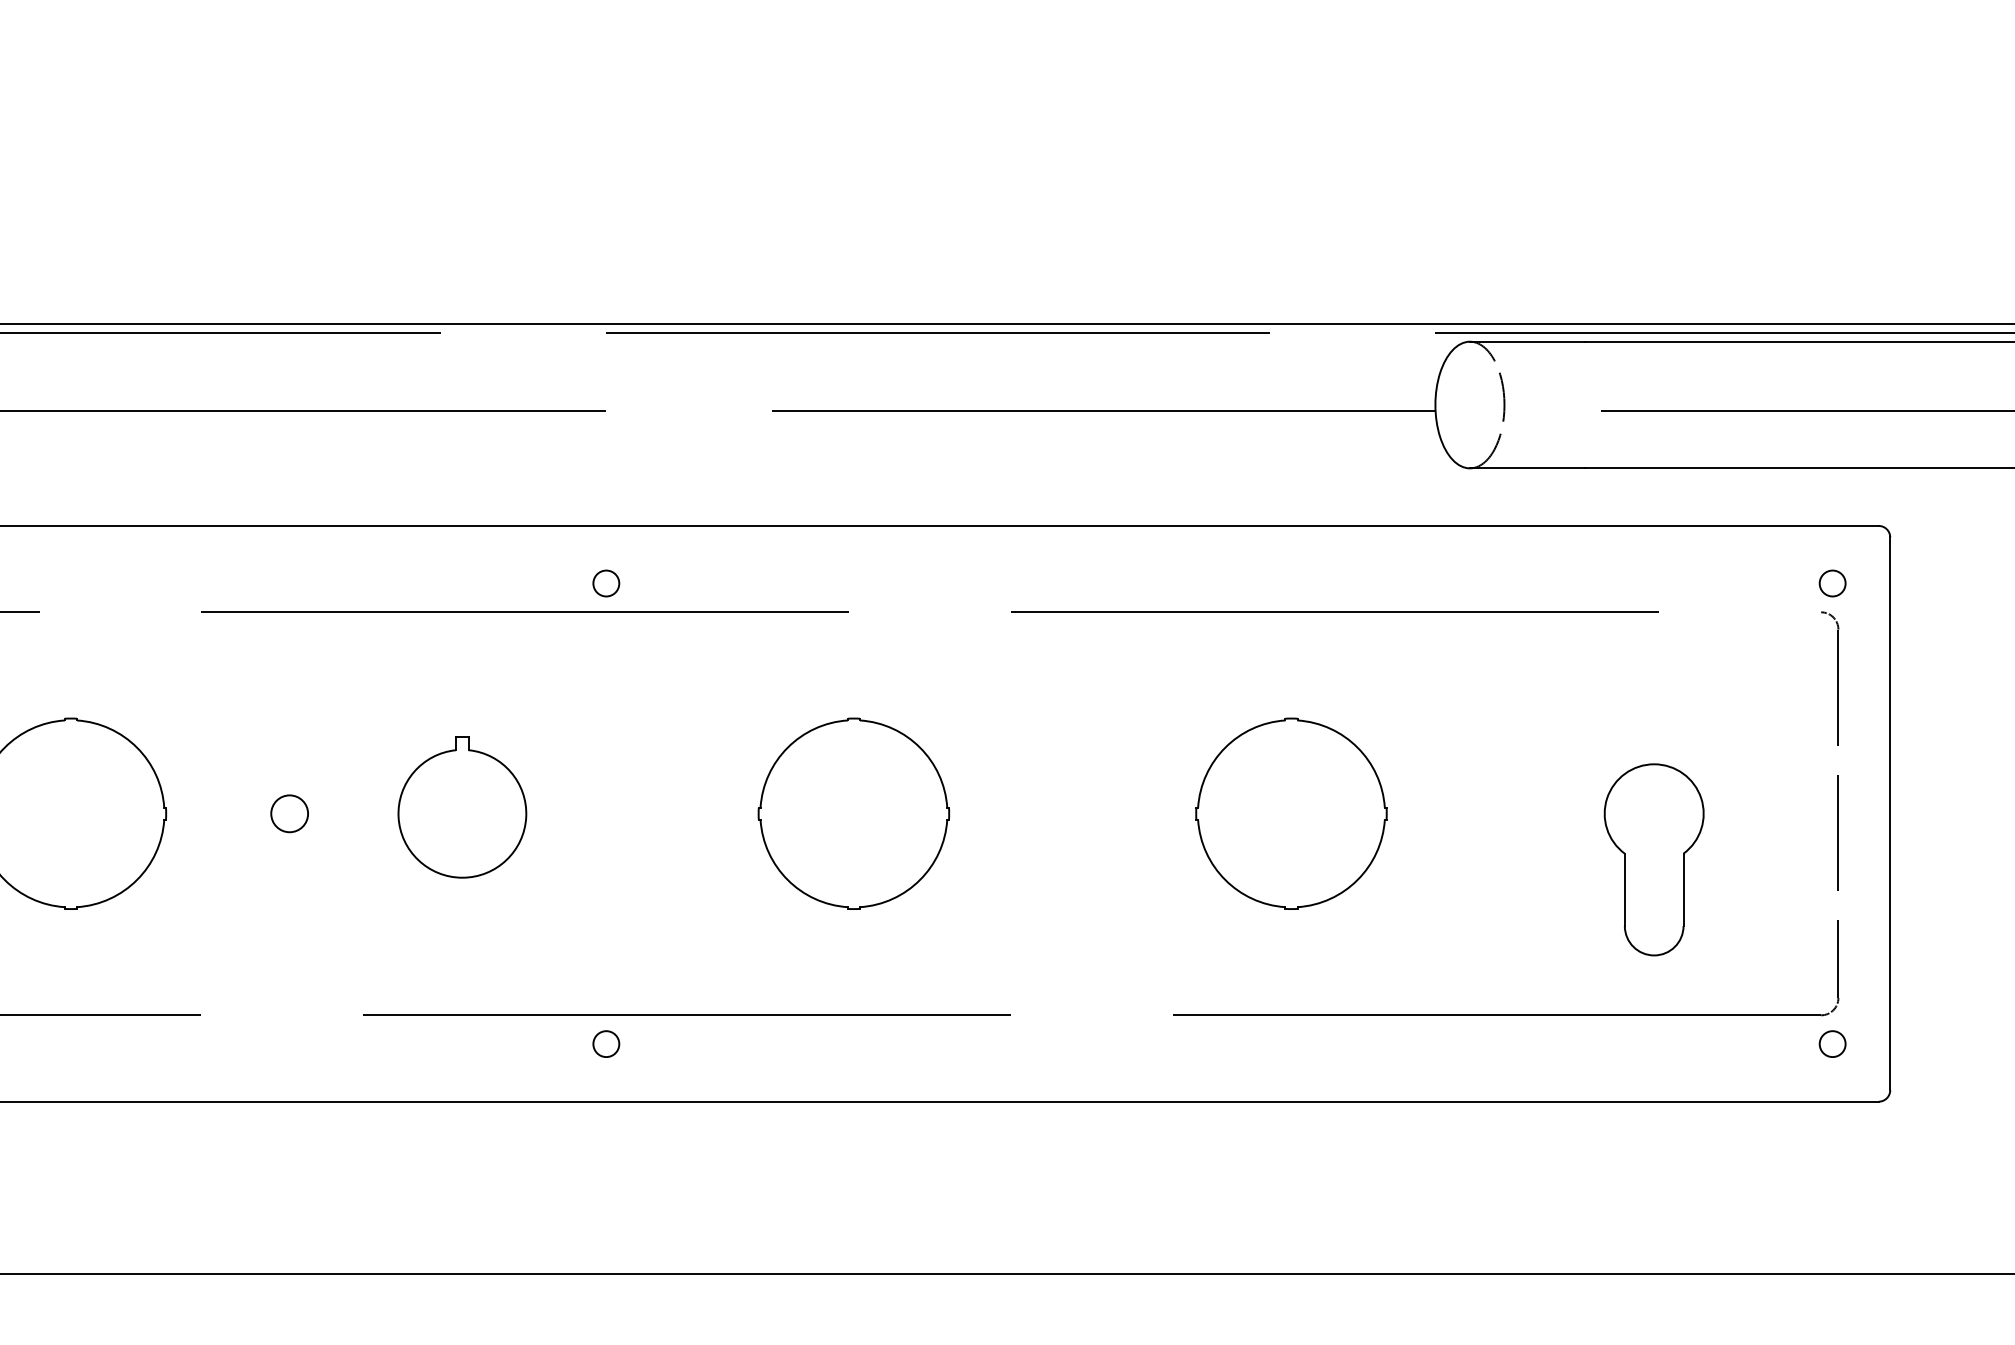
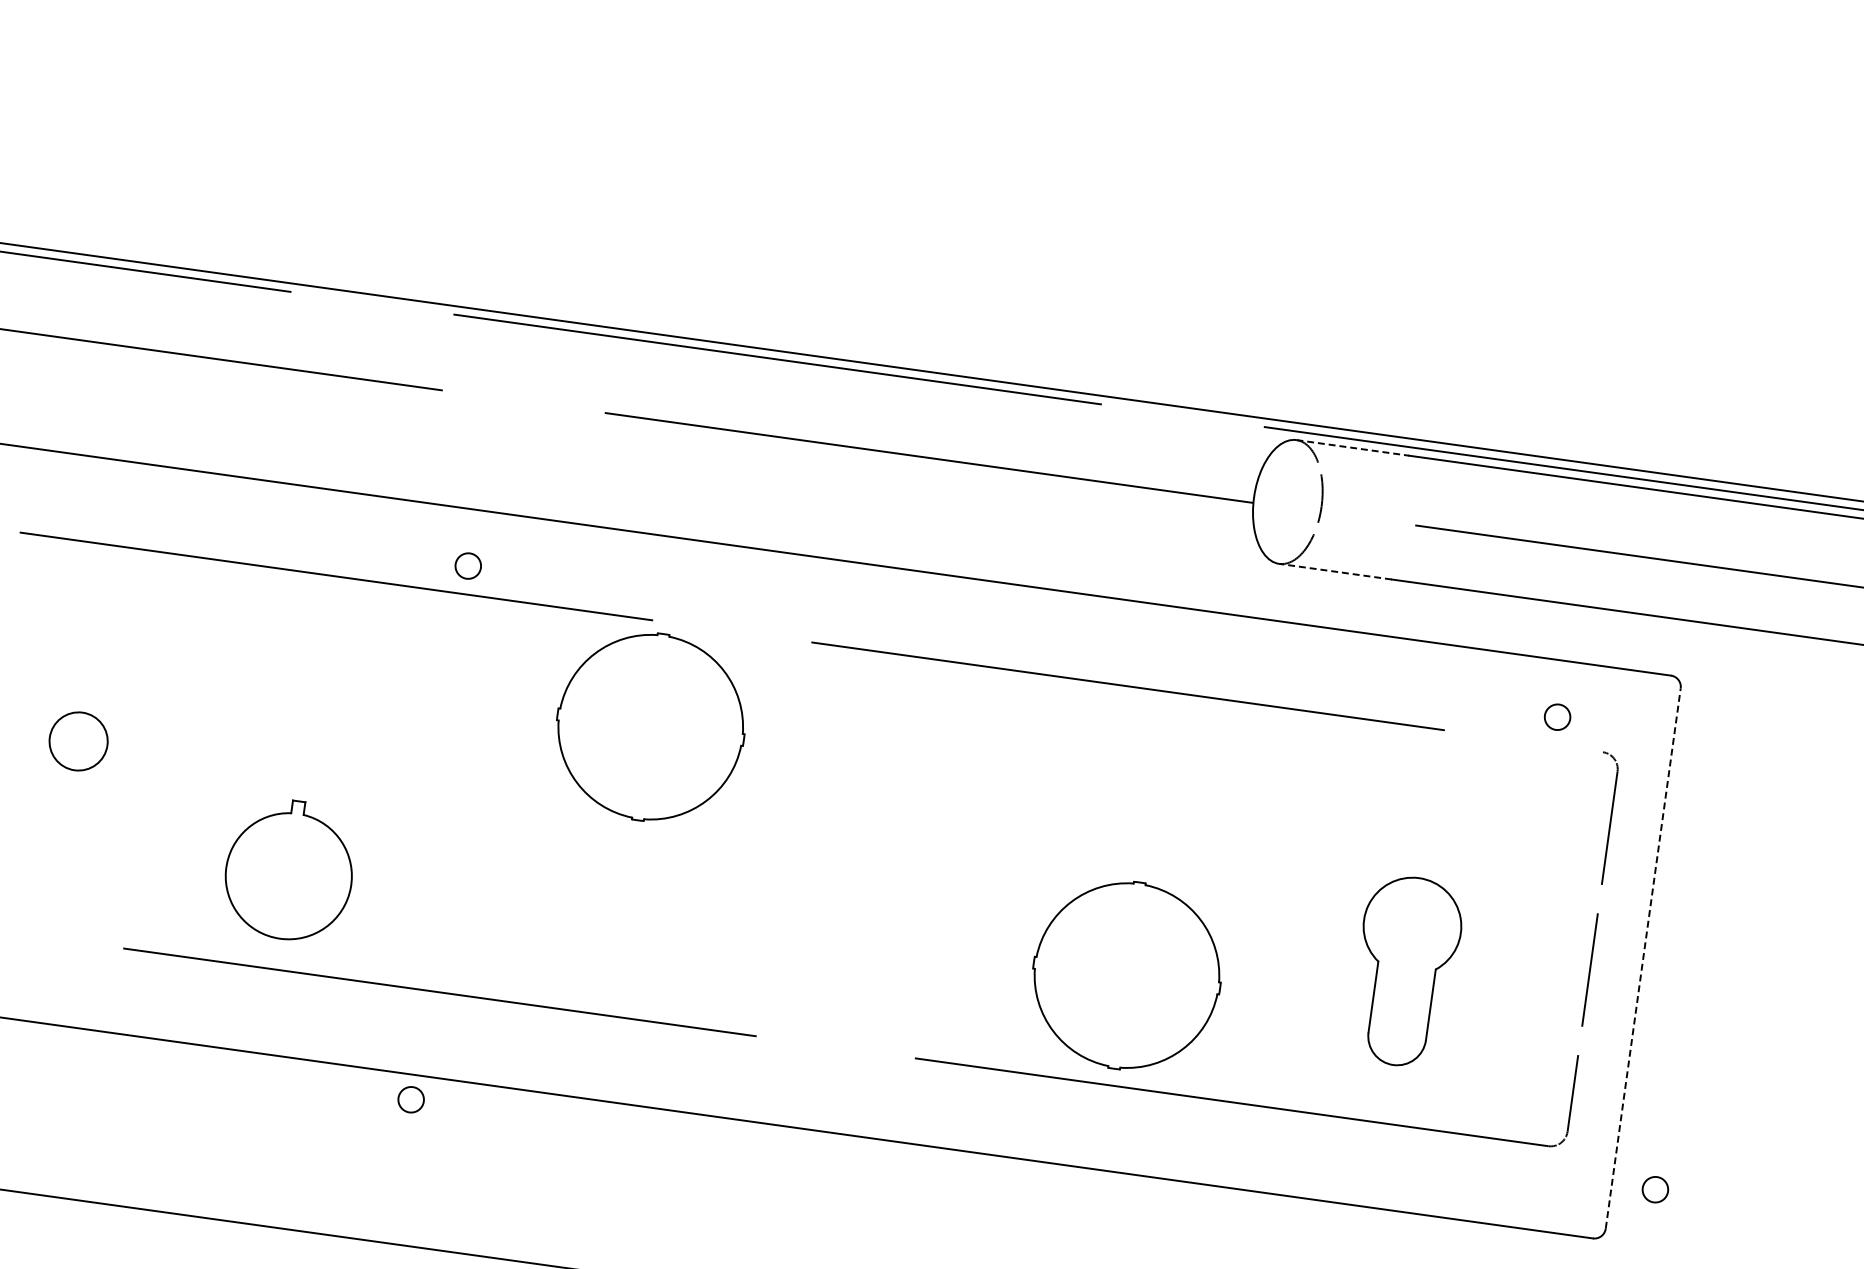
line: (1527, 341) -> (1352, 447), solid -> dashed
line: (1527, 468) -> (1335, 571), solid -> dashed
circle: (606, 583) -> (468, 566), moved
circle: (1832, 583) -> (1557, 717), moved
part: (462, 807) -> (289, 870), moved
circle: (289, 813) -> (78, 741), size x1.6
part: (853, 813) -> (650, 726), moved
part: (1291, 813) -> (1127, 975), moved
line: (1890, 813) -> (1643, 958), solid -> dashed
circle: (606, 1043) -> (411, 1099), moved
circle: (1832, 1043) -> (1655, 1189), moved

